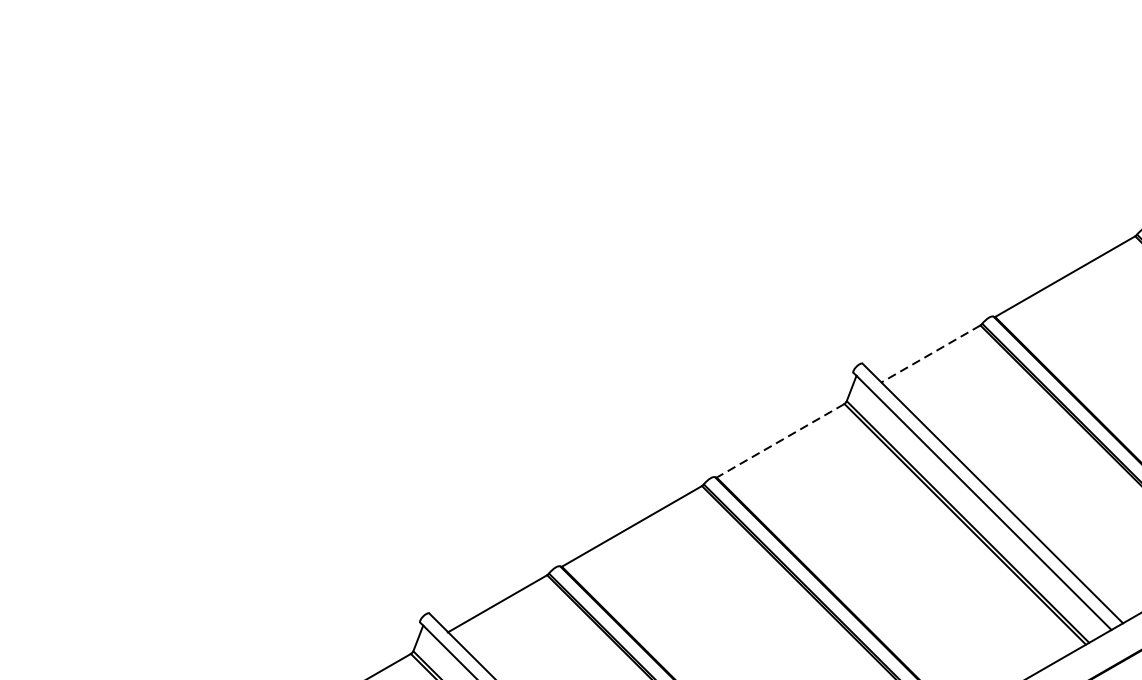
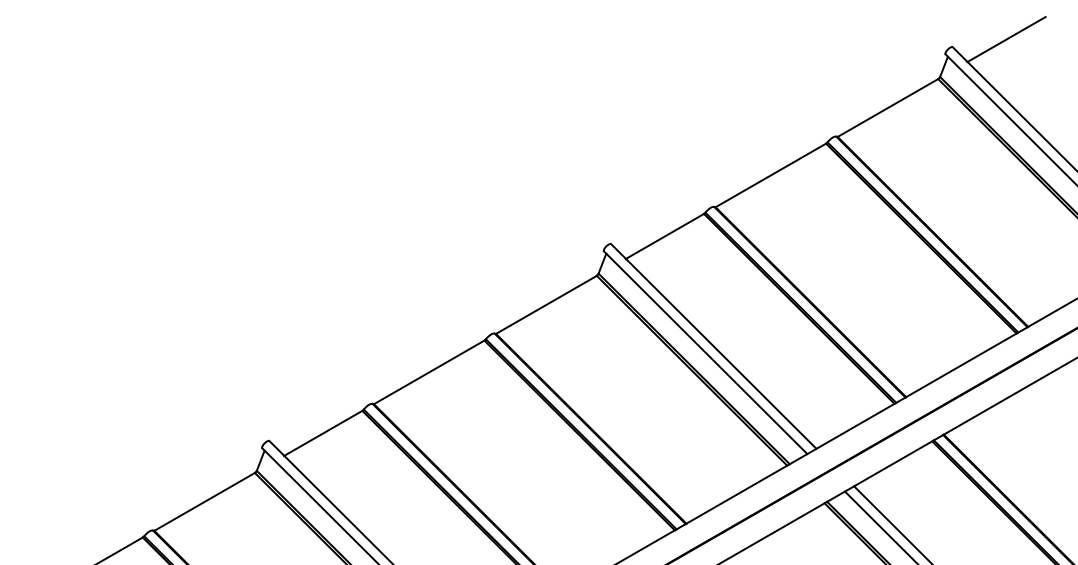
line: (930, 354) -> (664, 236), dashed -> solid
line: (780, 440) -> (546, 304), dashed -> solid

